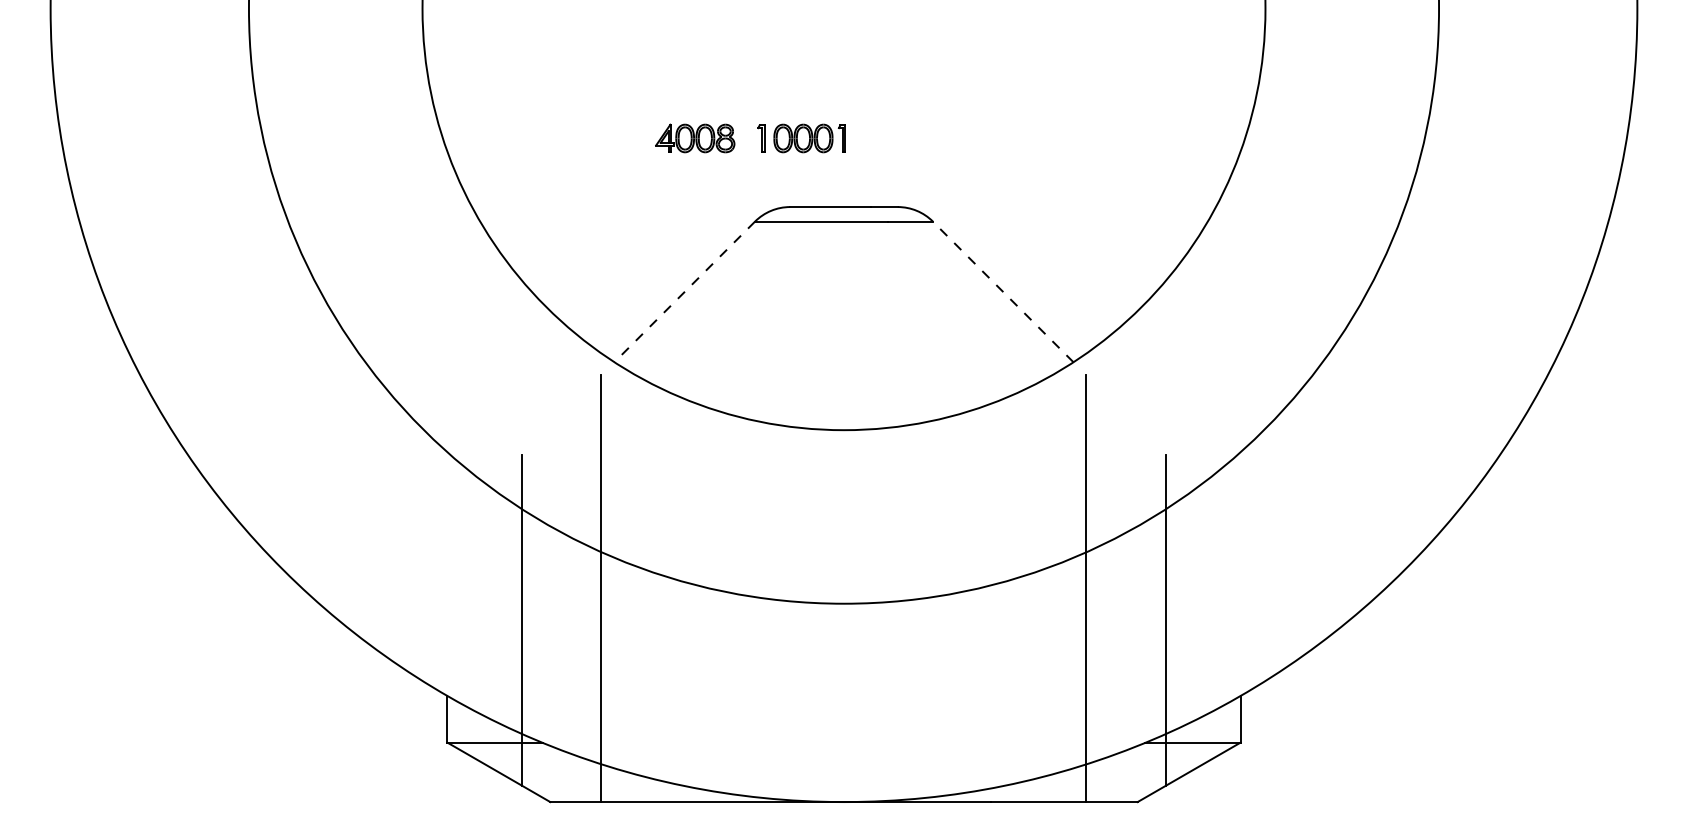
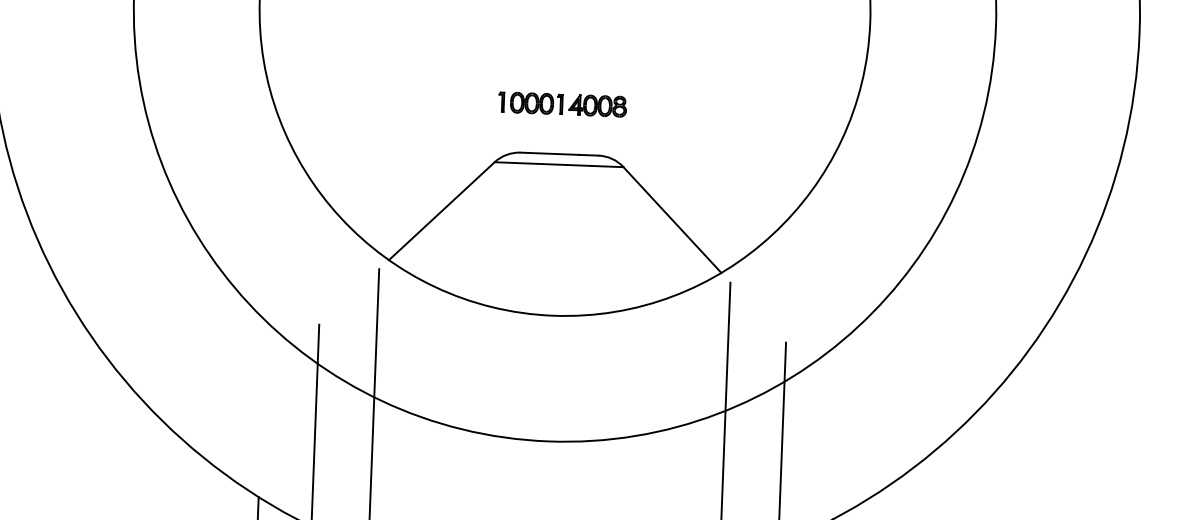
part: (695, 138) -> (598, 105), moved
line: (1002, 291) -> (671, 219), dashed -> solid
line: (684, 292) -> (441, 211), dashed -> solid

